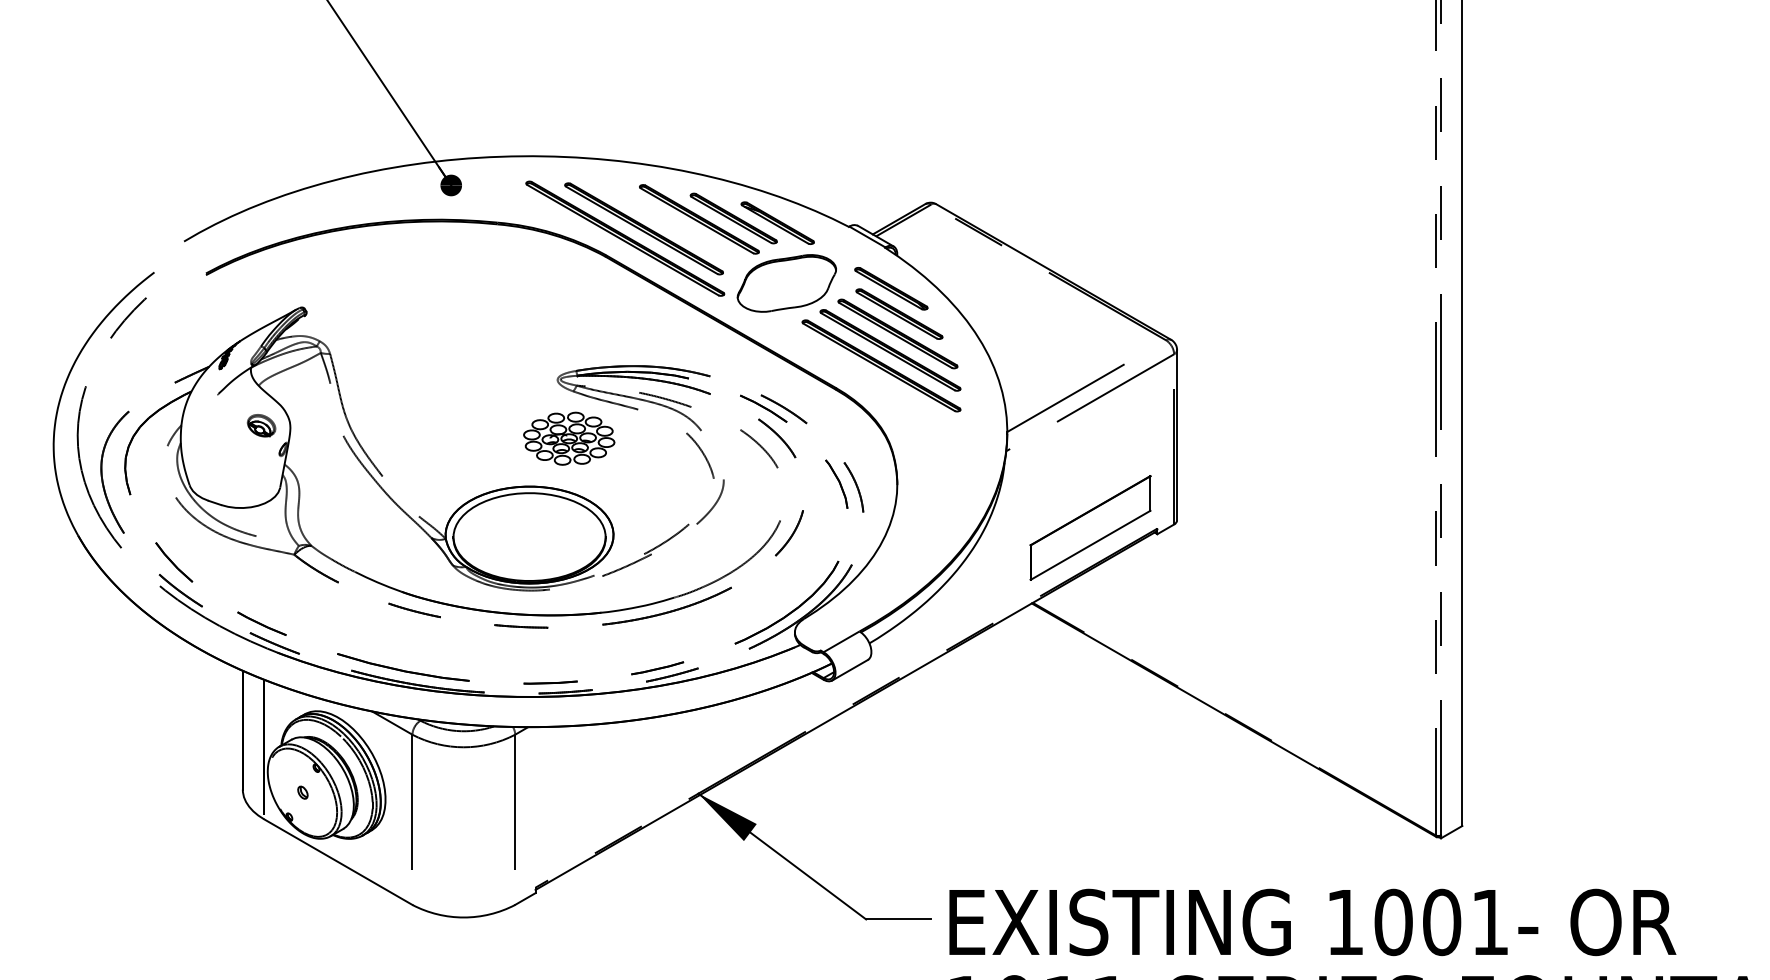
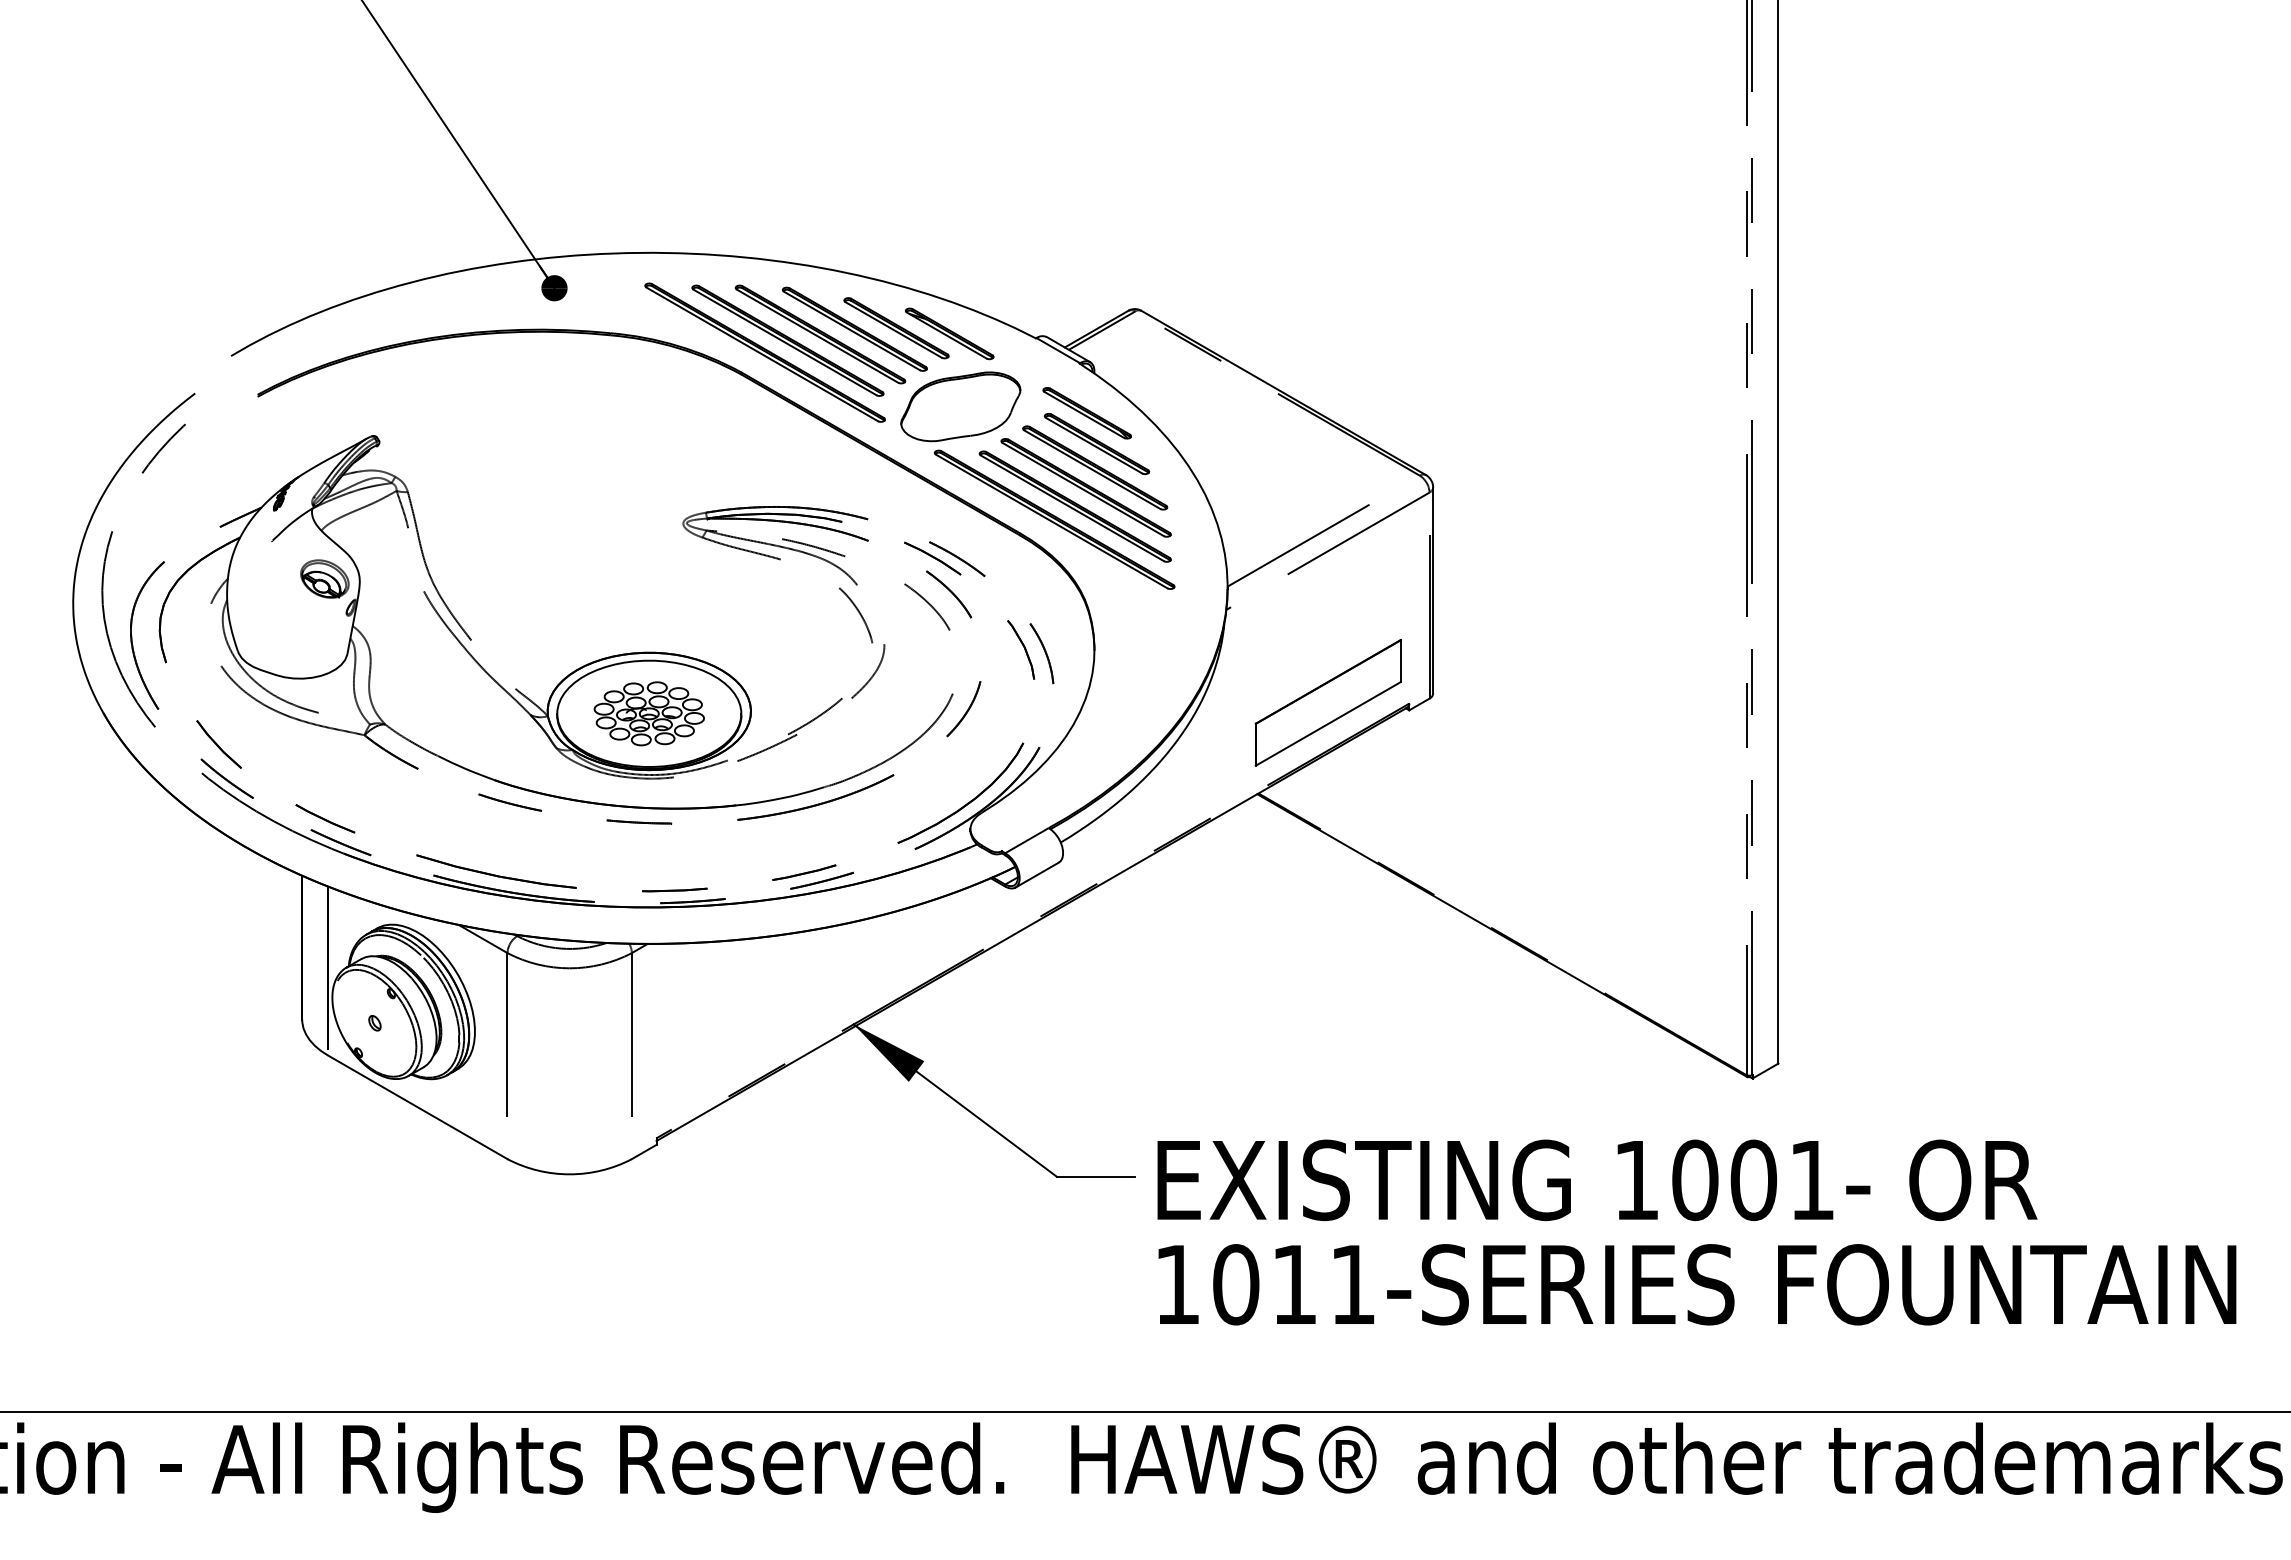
part: (670, 223) -> (820, 334), added
part: (864, 376) -> (1054, 519), added
part: (261, 425) -> (324, 578), size x1.43
part: (568, 438) -> (648, 713), moved

